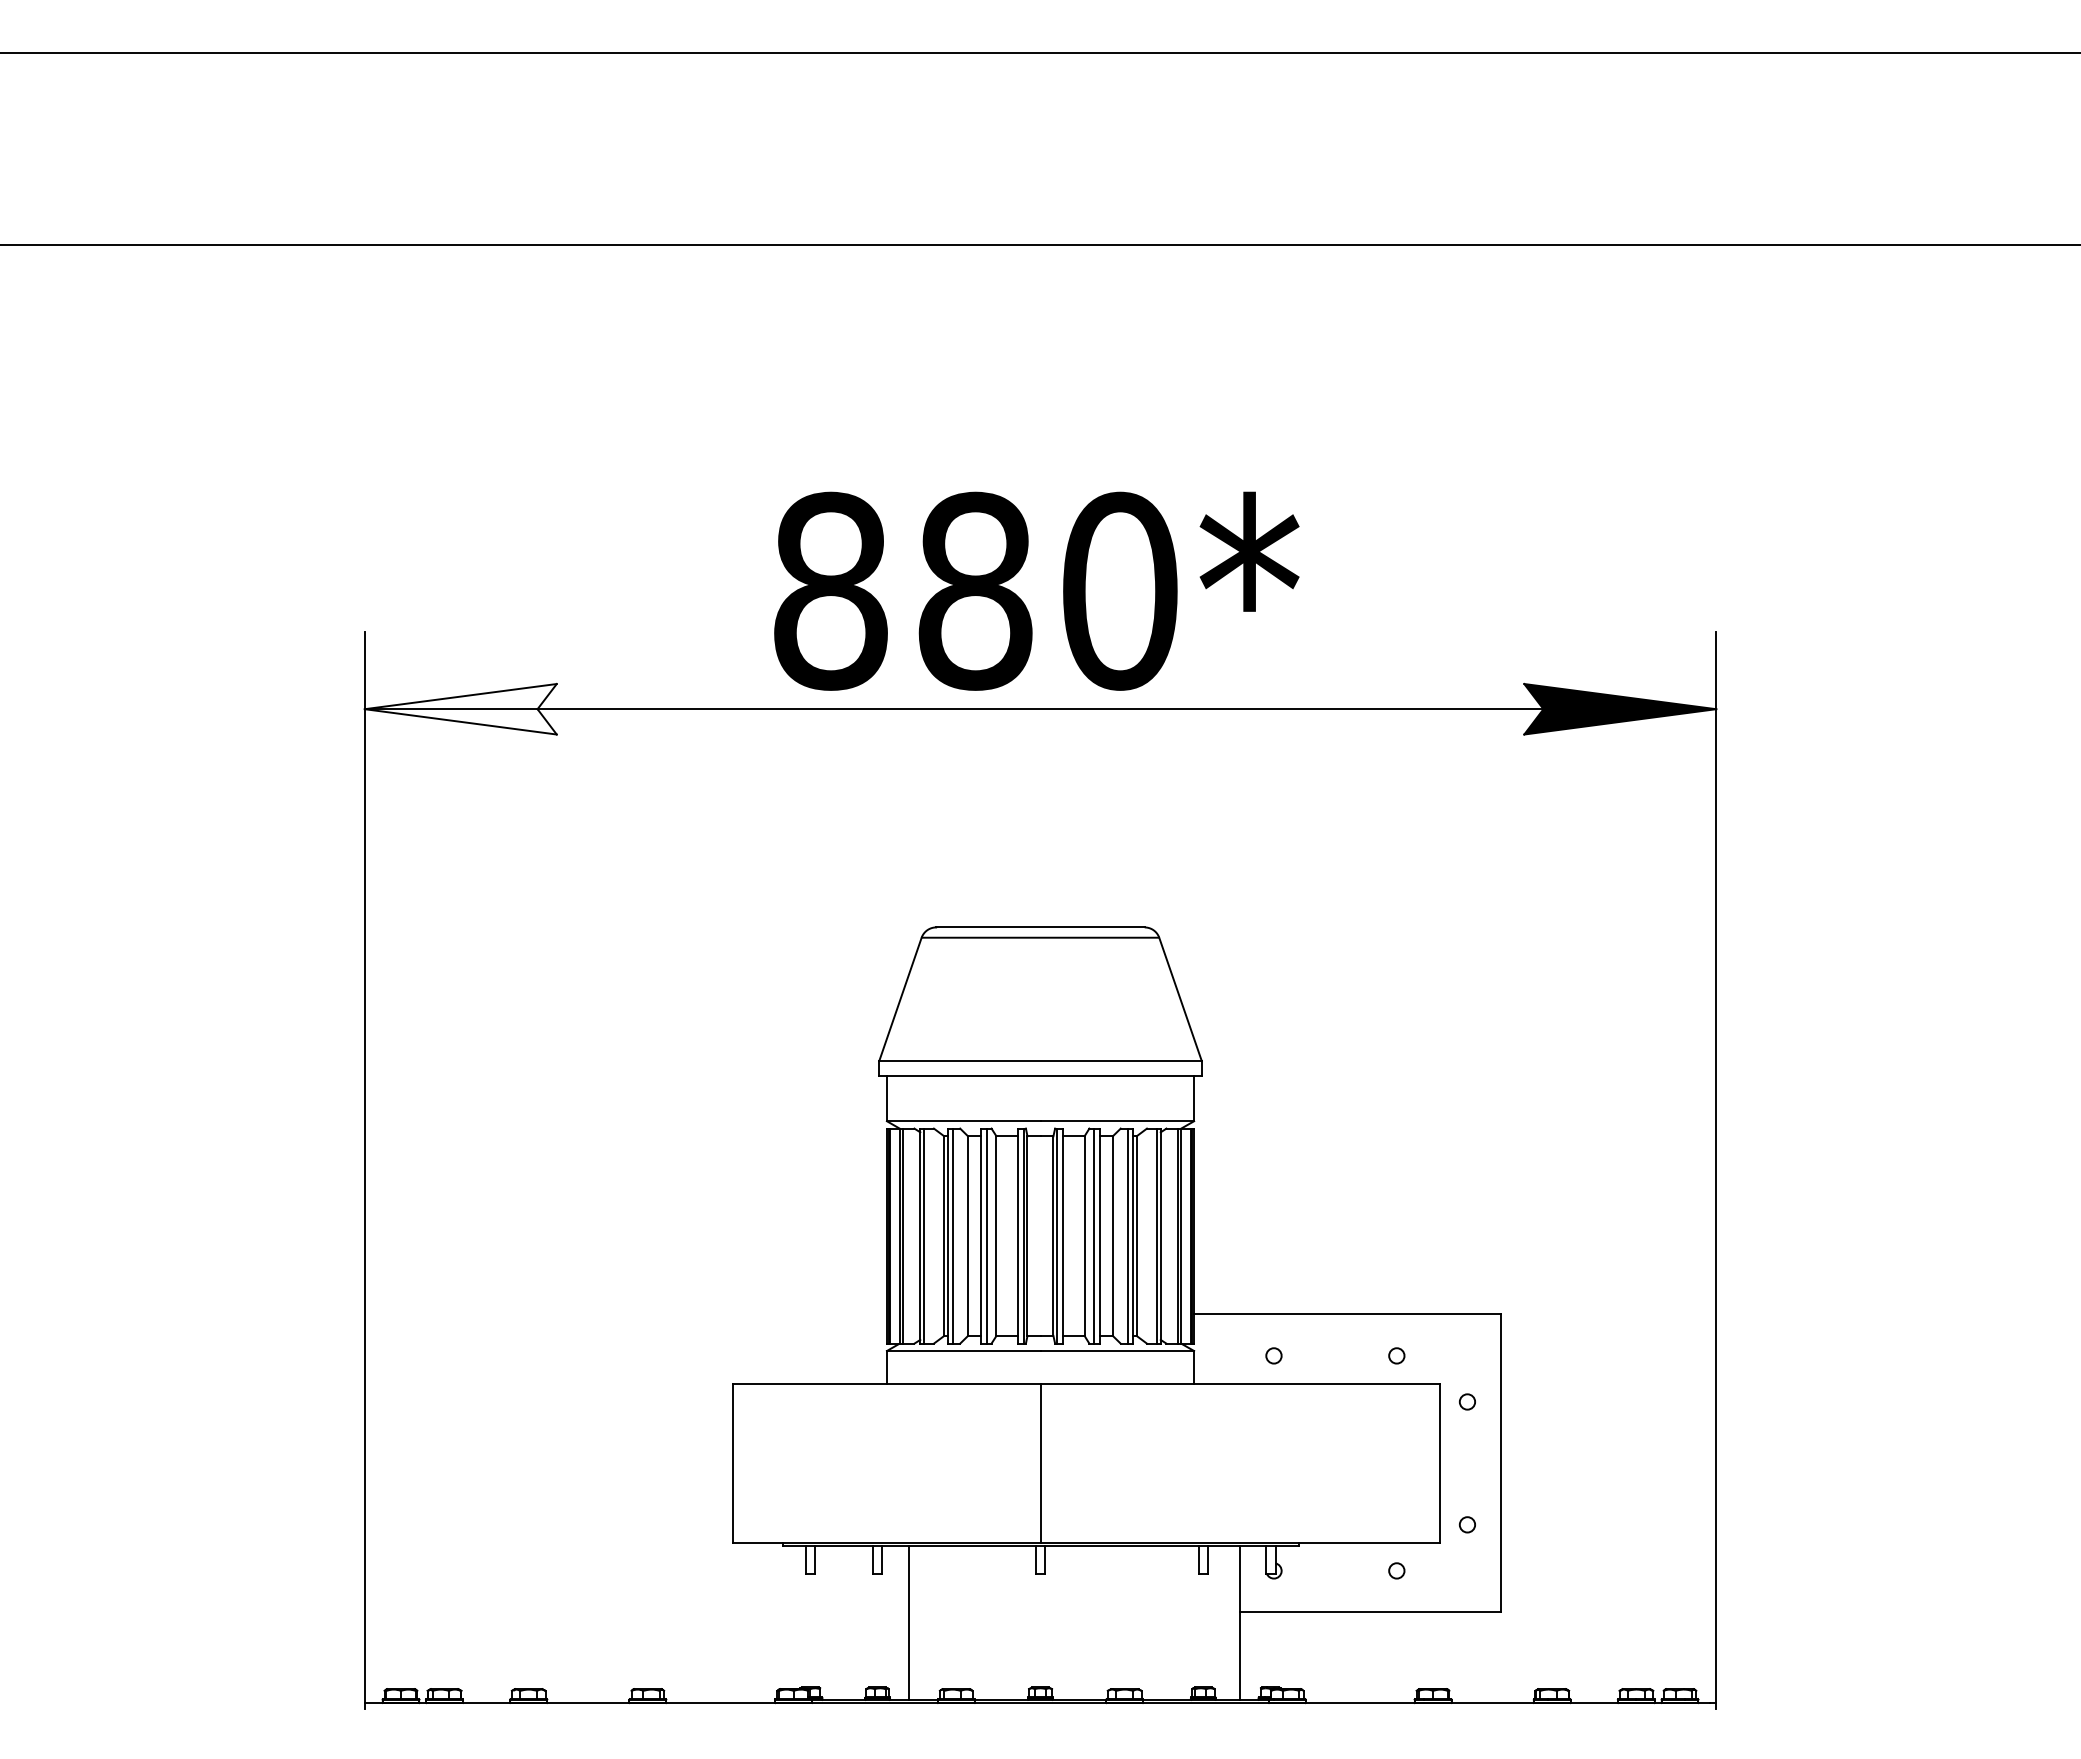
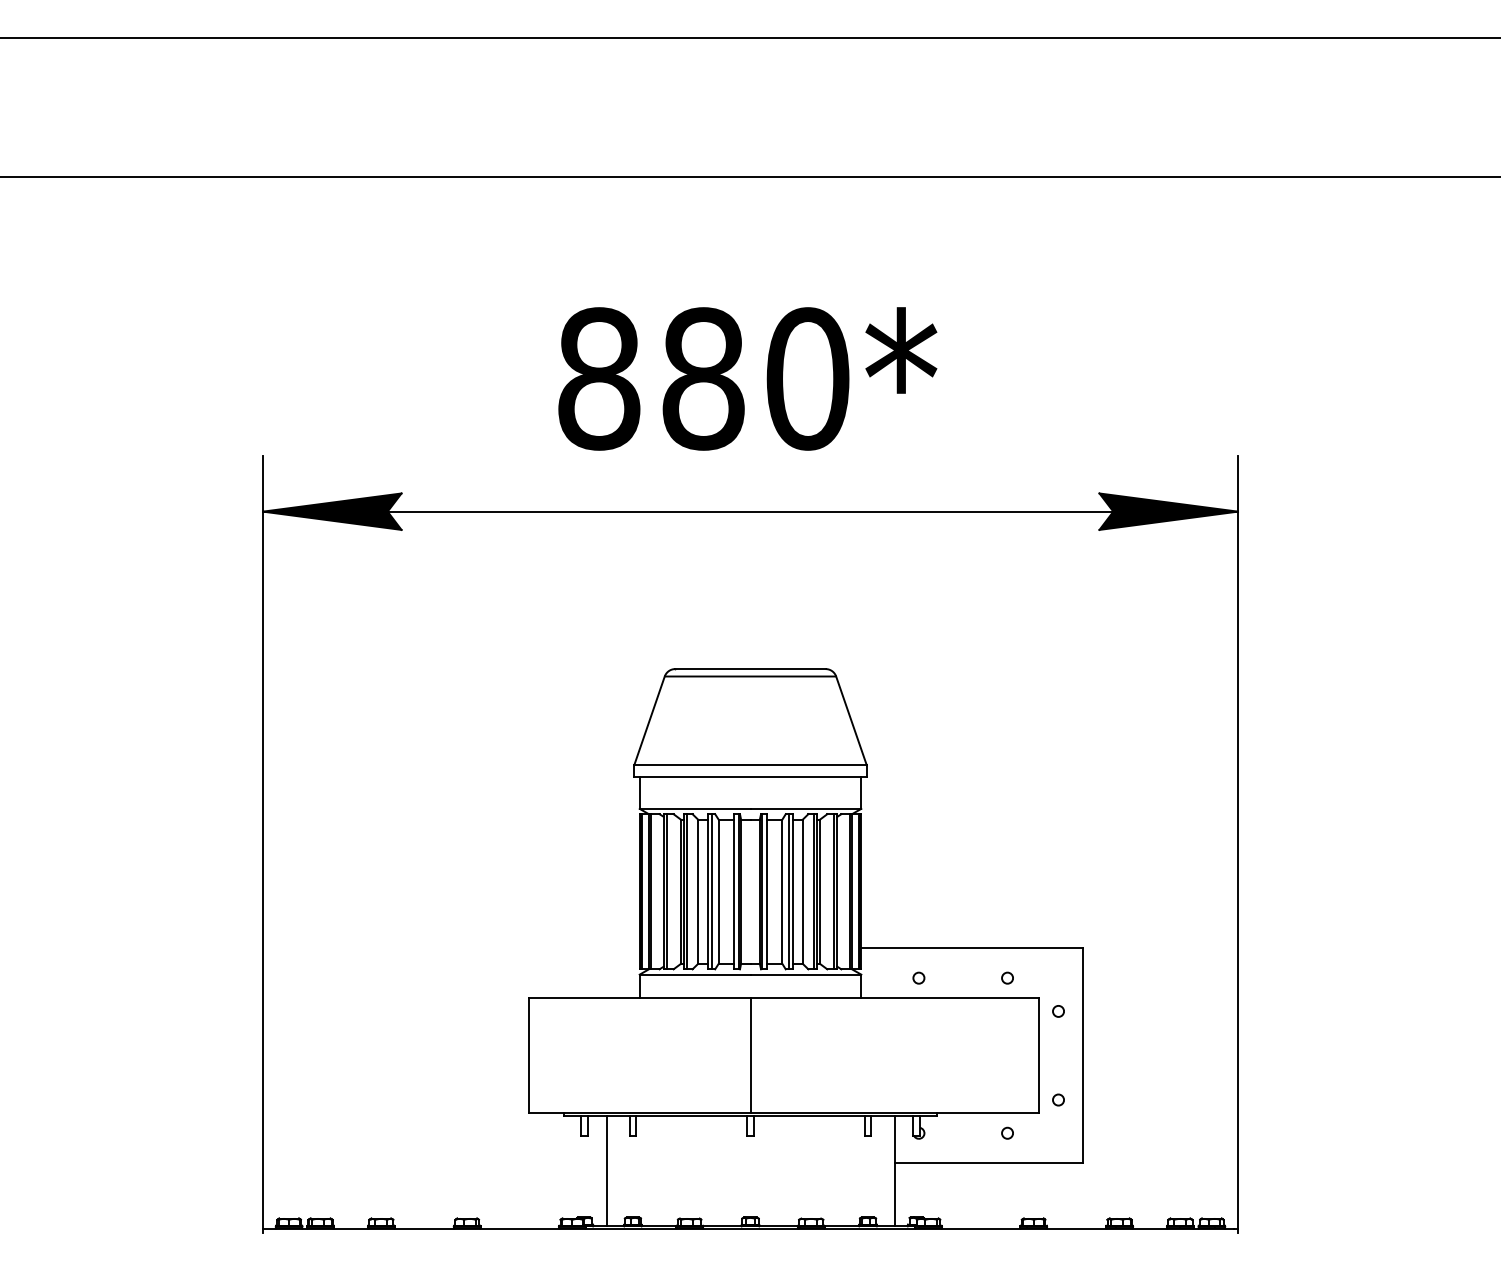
text: (1036, 590) -> (747, 378), moved
fill: (460, 709) -> (332, 511), added
line: (908, 1622) -> (606, 1170), moved

